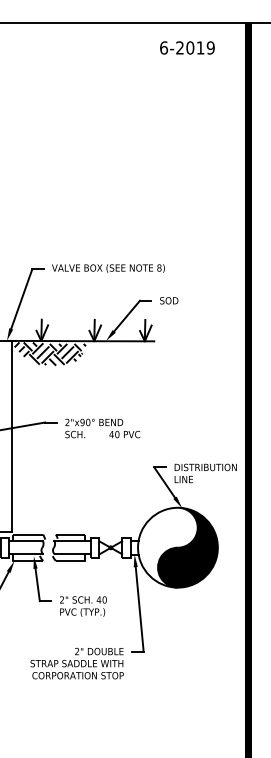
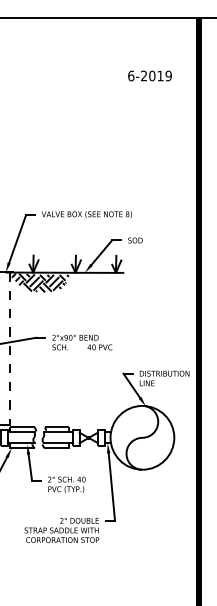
text: (187, 47) -> (150, 75), moved
line: (12, 436) -> (10, 348), solid -> dashed
fill: (187, 547) -> (150, 437), removed

